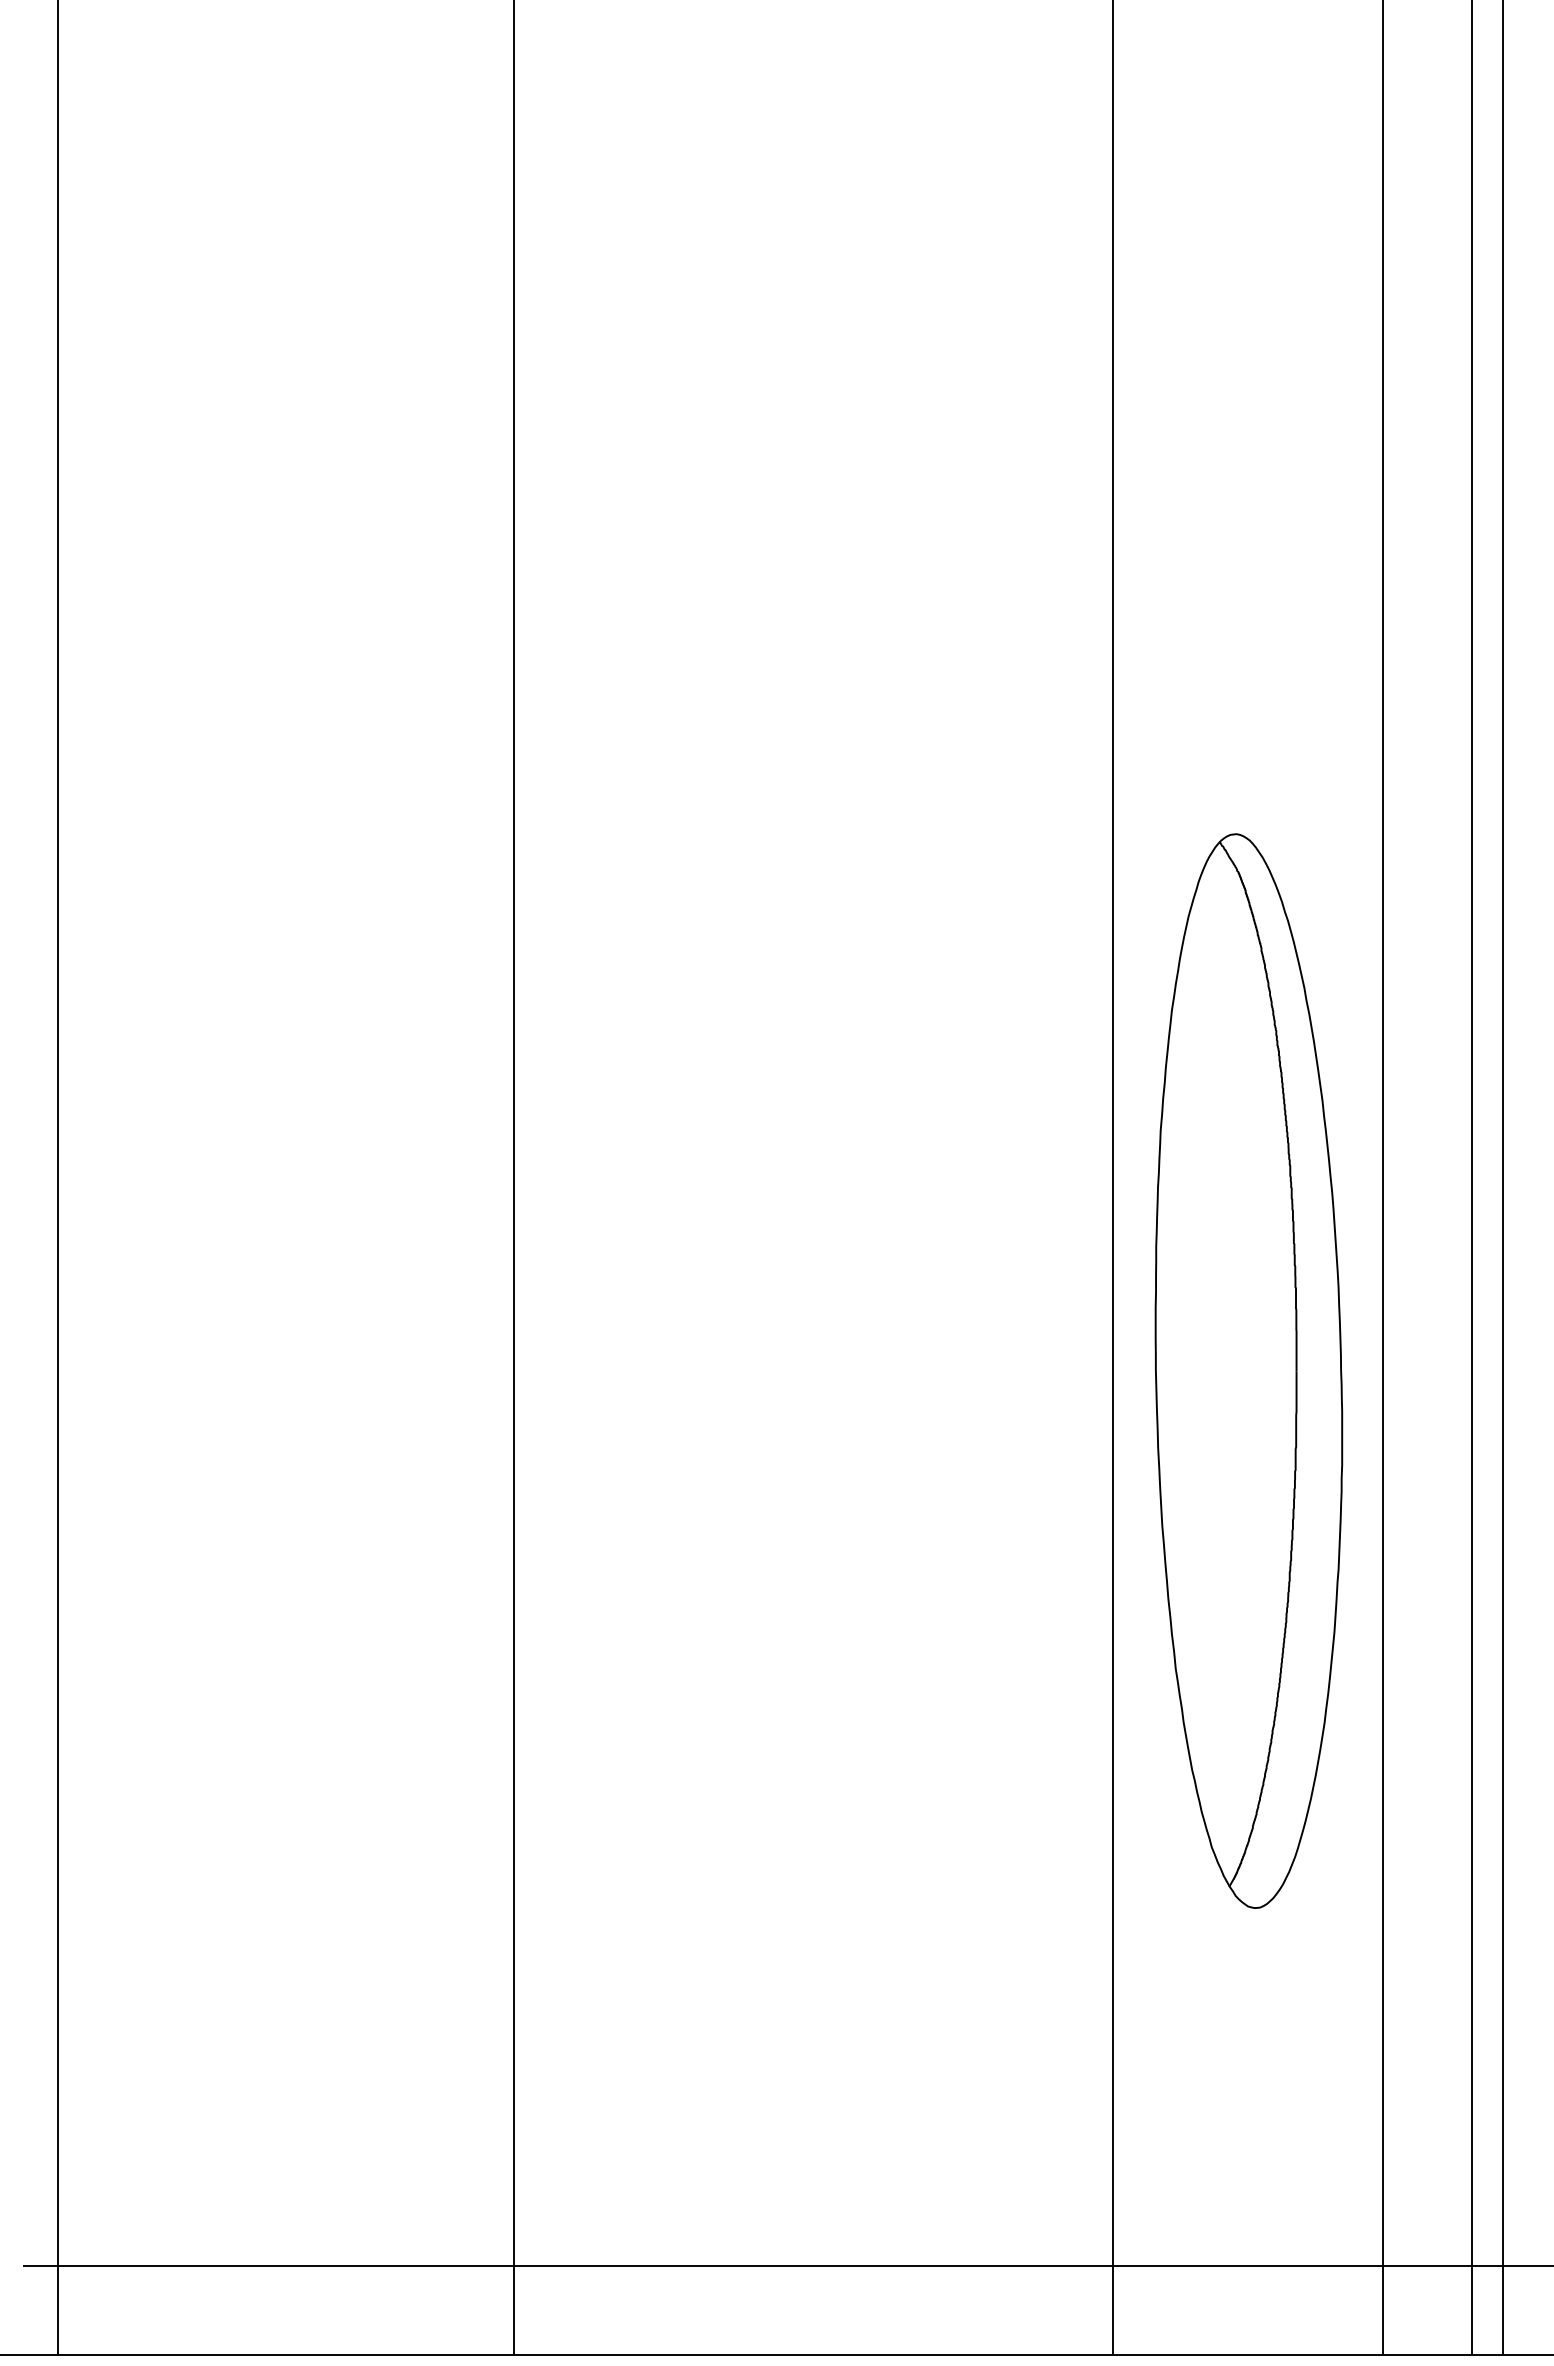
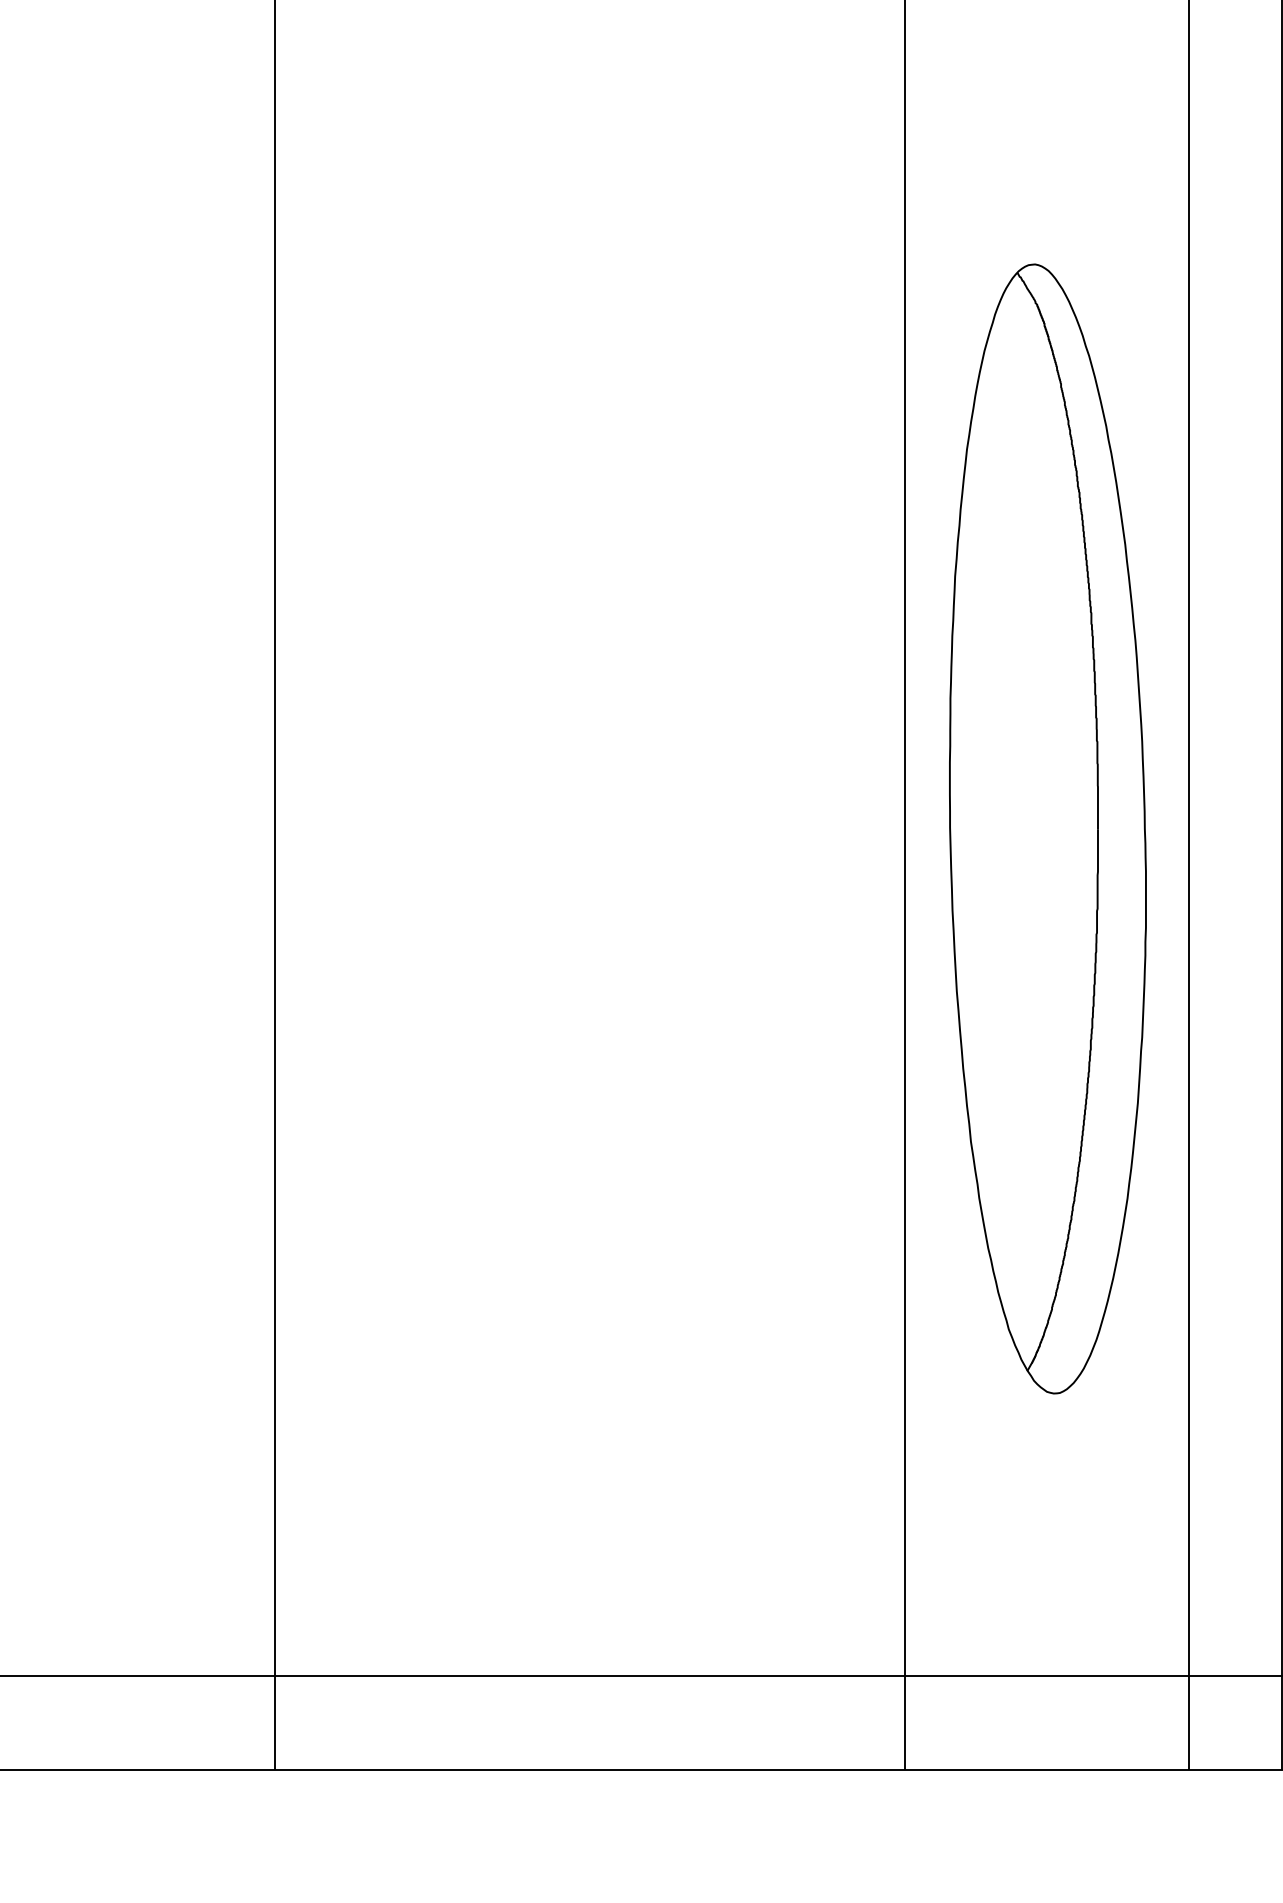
part: (1248, 1370) -> (1047, 828), moved

